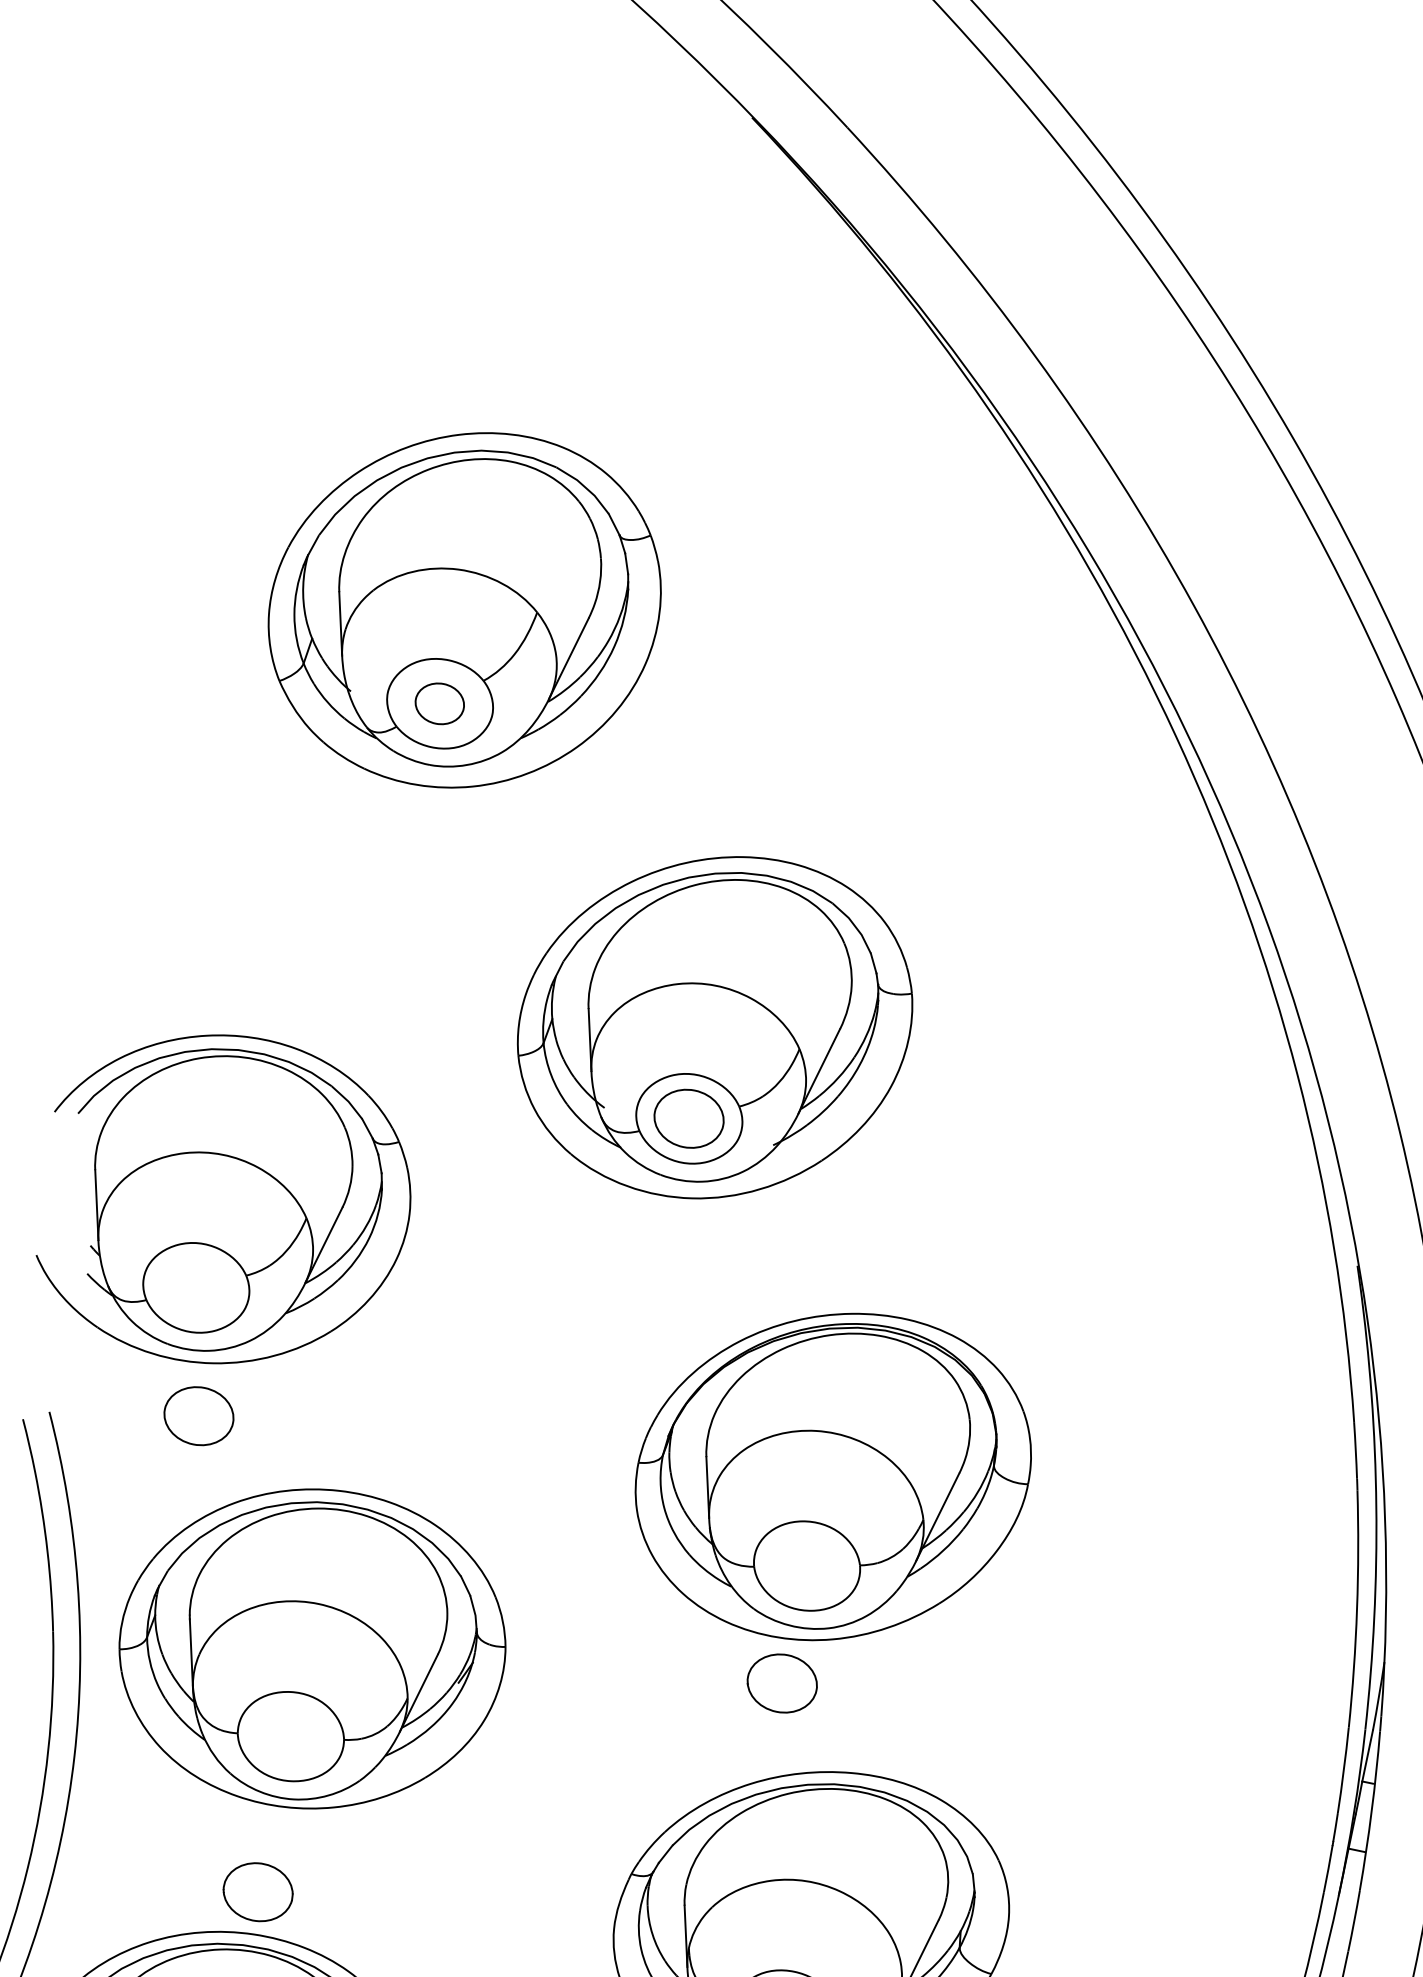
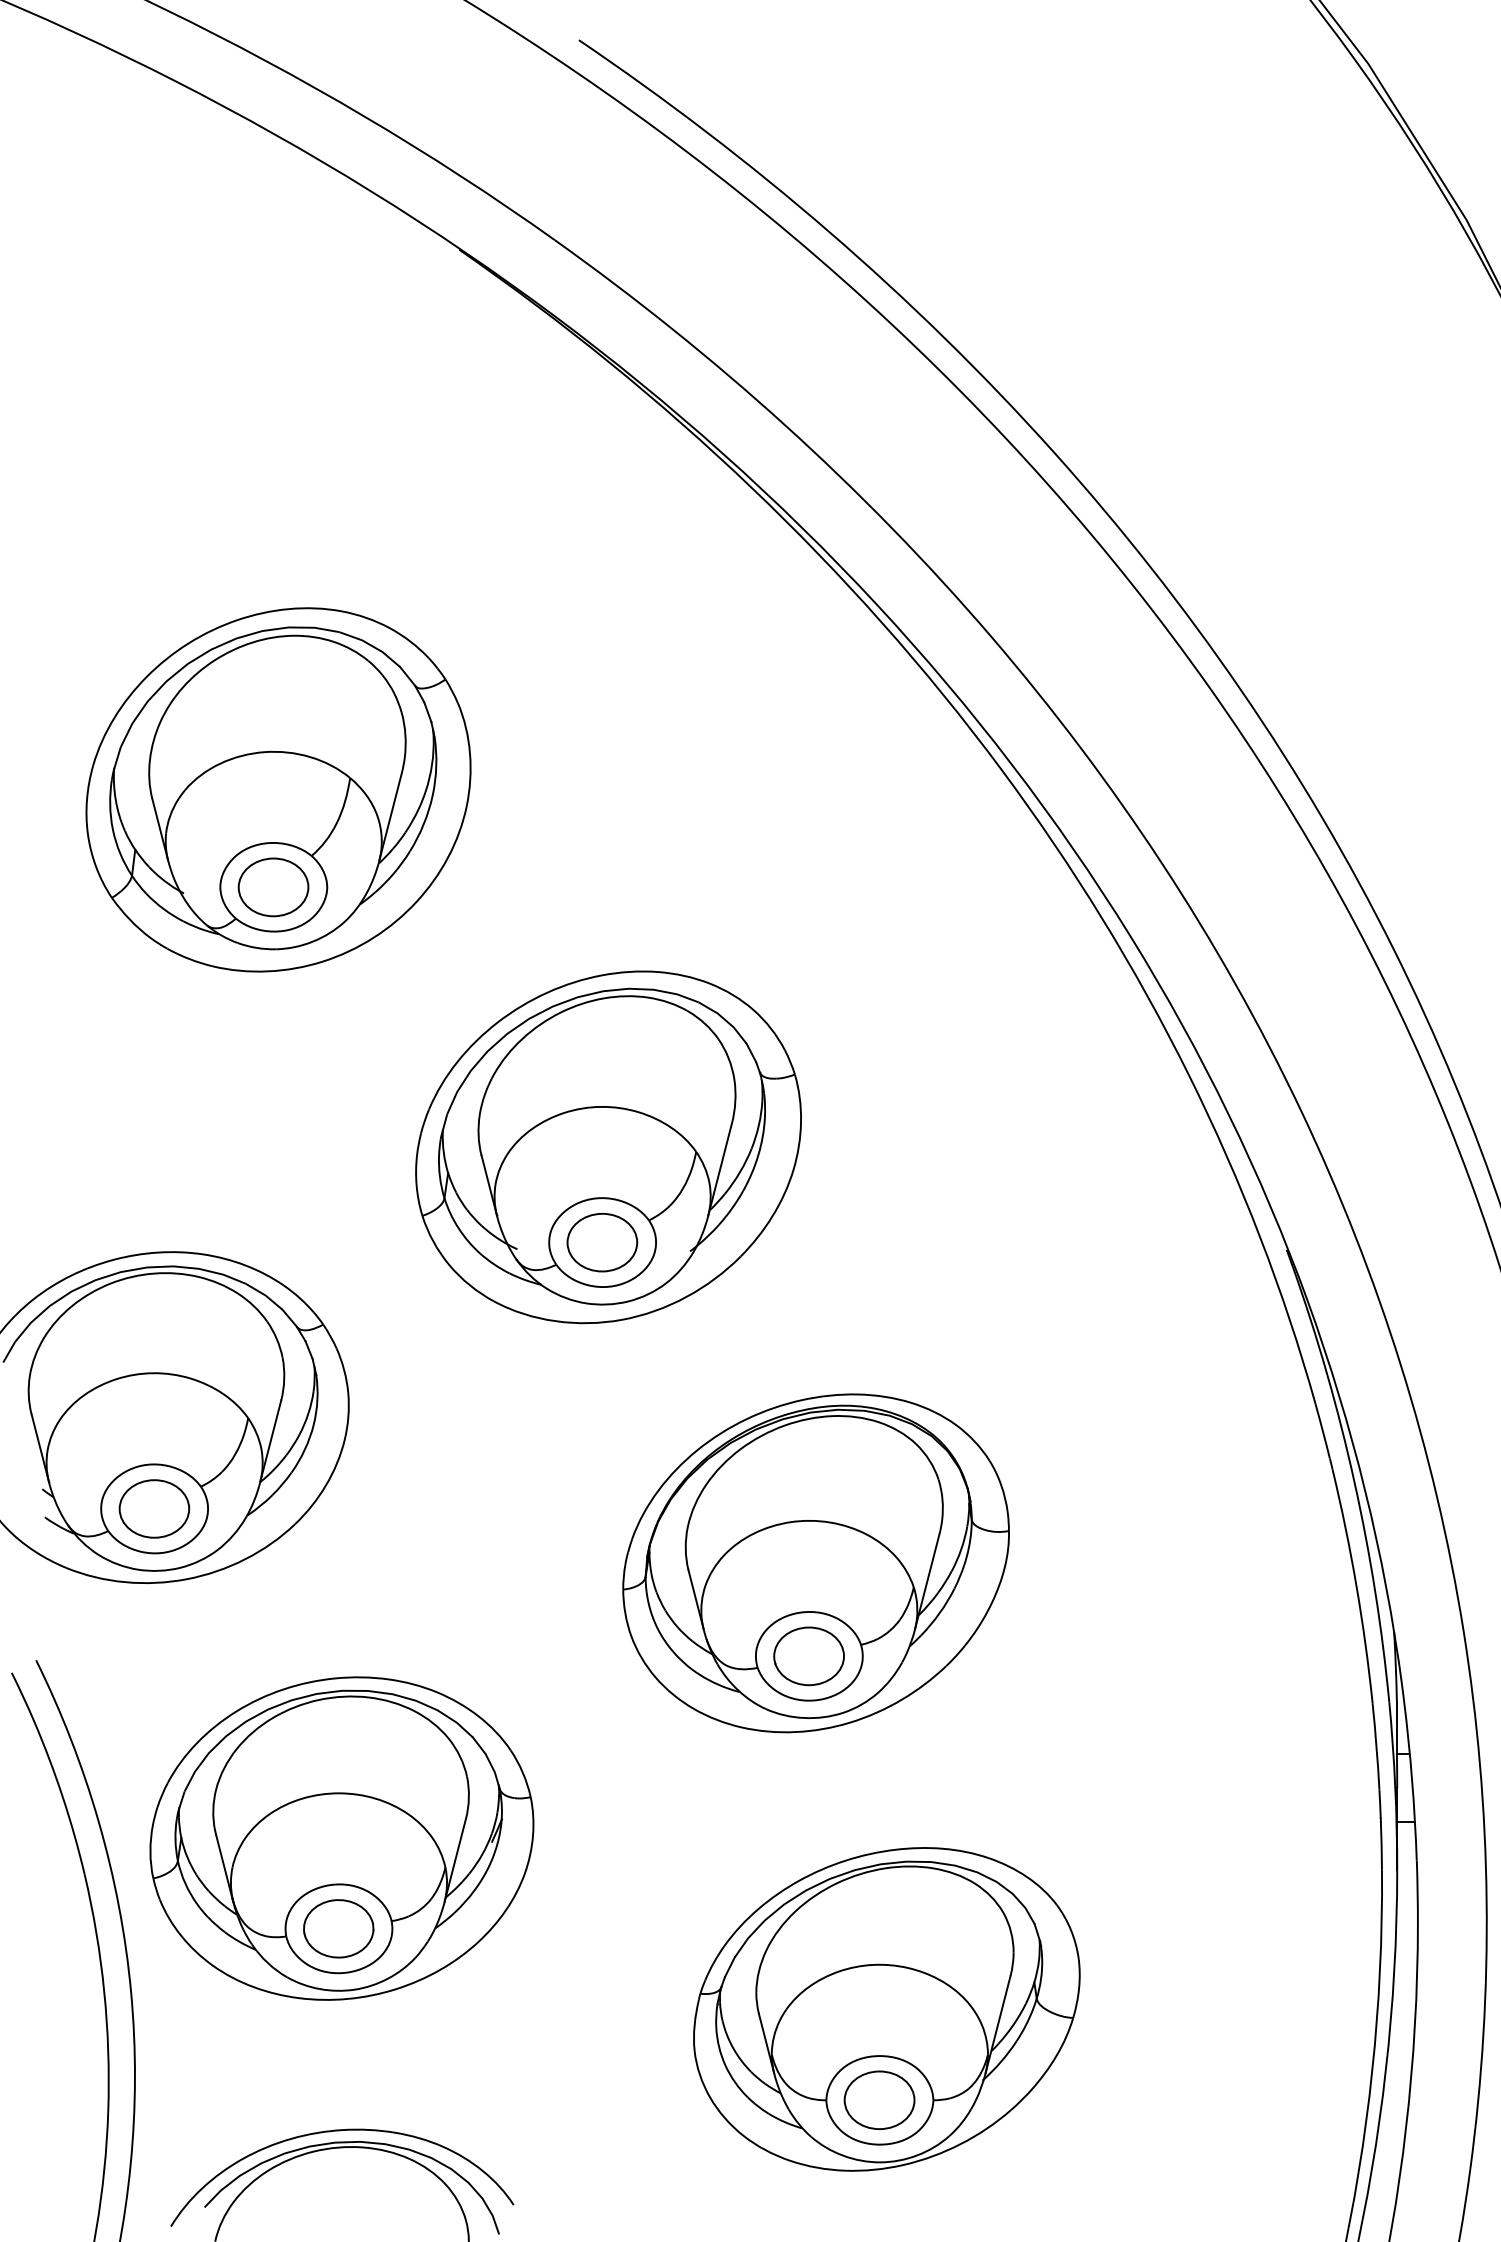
part: (439, 703) -> (273, 887), size x1.43
part: (199, 1415) -> (154, 1508), moved
part: (781, 1683) -> (808, 1656), moved
part: (258, 1891) -> (338, 1928), moved

